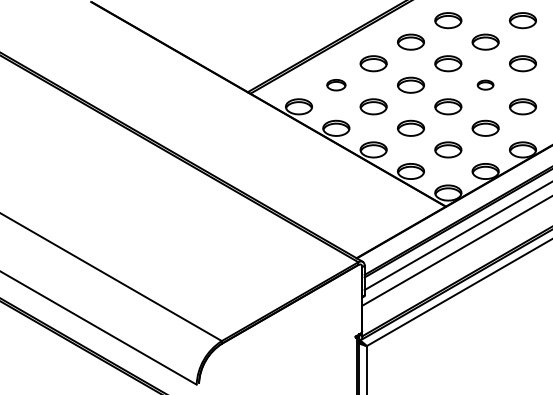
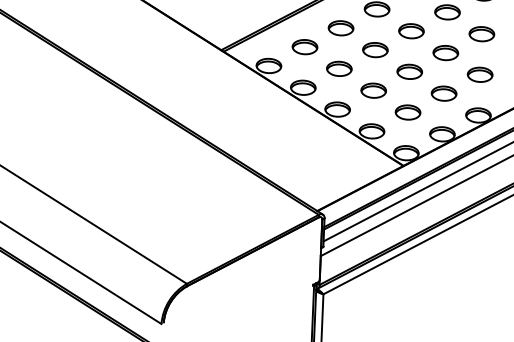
part: (336, 84) -> (305, 46), size x1.43
part: (485, 84) -> (445, 52), size x1.67

